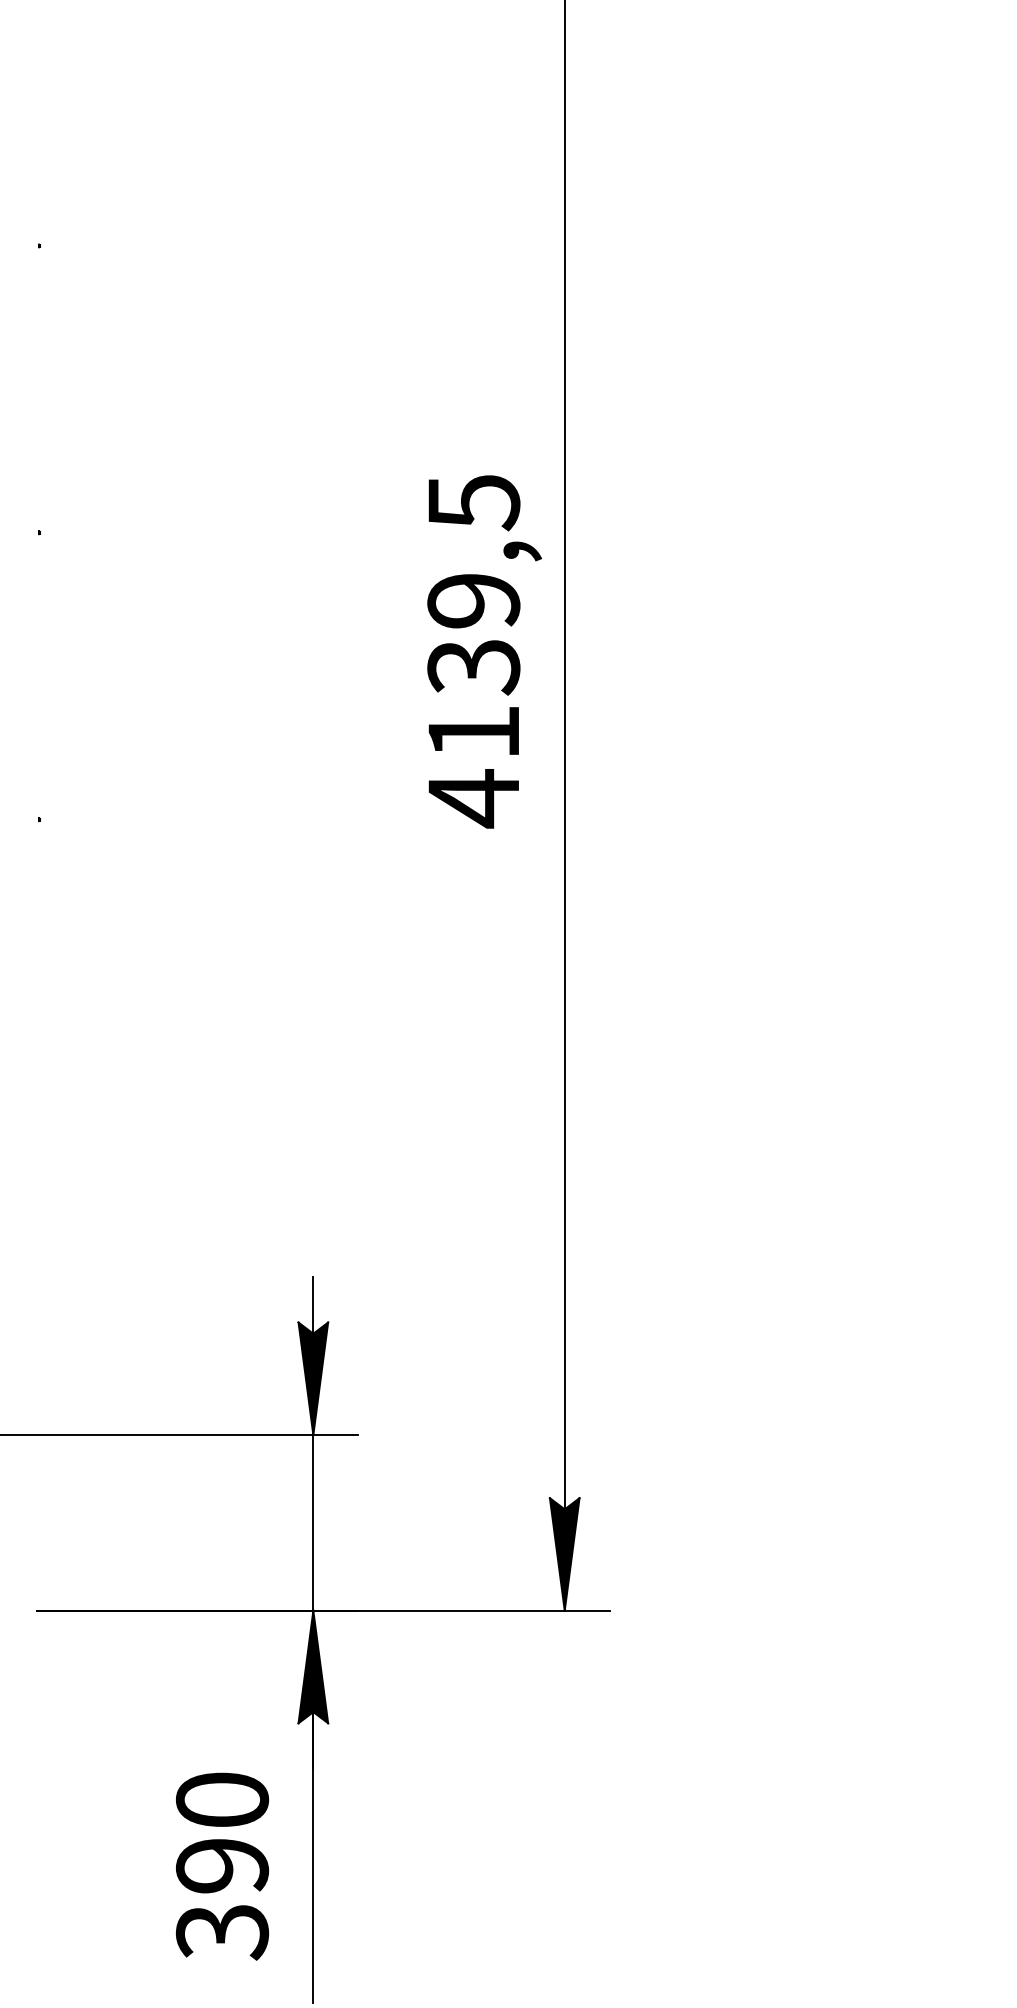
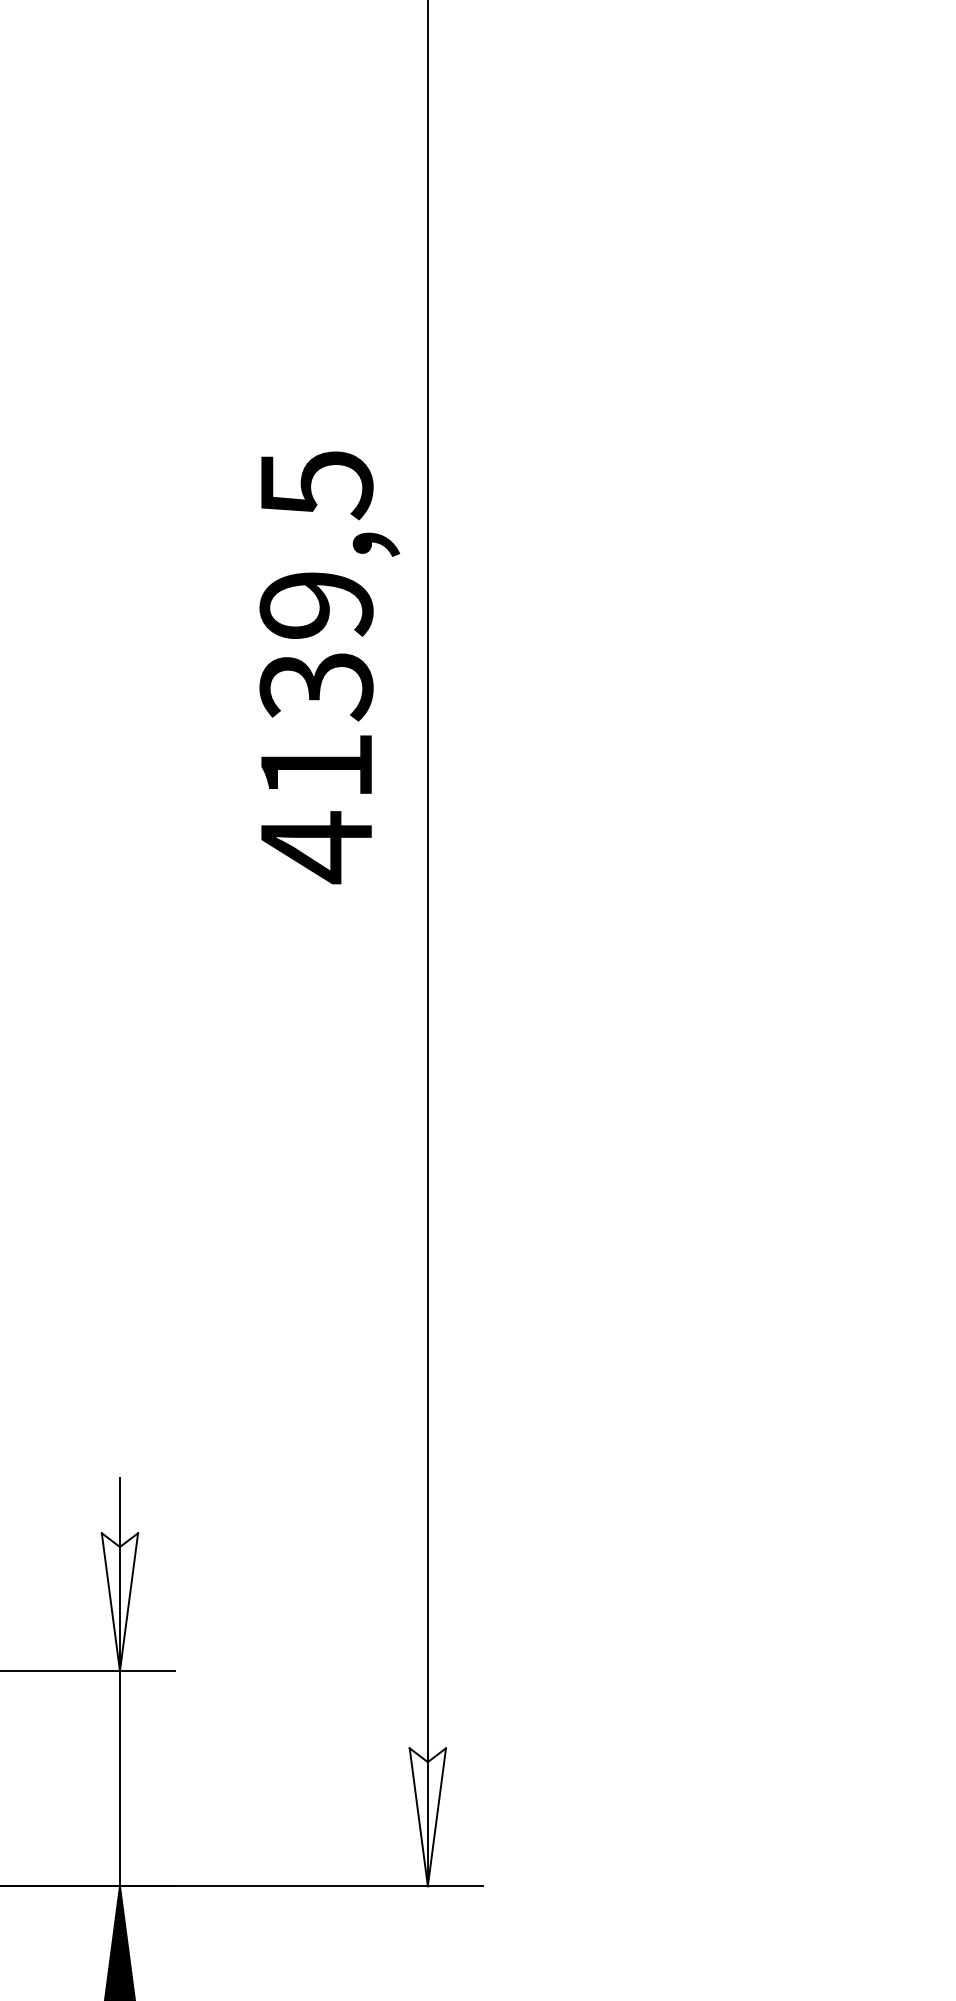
text: (484, 651) -> (329, 667), moved
fill: (313, 1378) -> (120, 1601), removed
fill: (564, 1554) -> (427, 1817), removed

